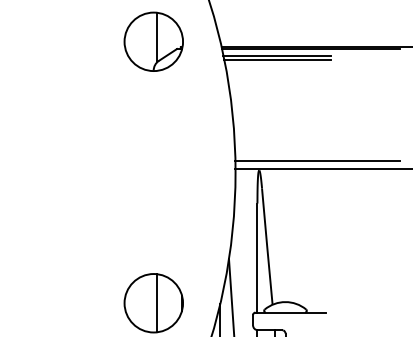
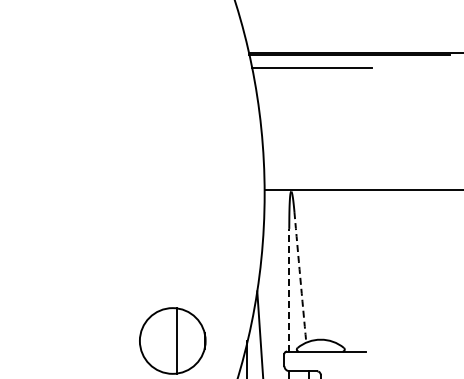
part: (153, 41) -> (172, 46), removed
line: (276, 55) -> (310, 62), removed
line: (317, 161) -> (356, 181), removed
arc: (267, 246) -> (300, 277), solid -> dashed
line: (257, 257) -> (289, 289), solid -> dashed

